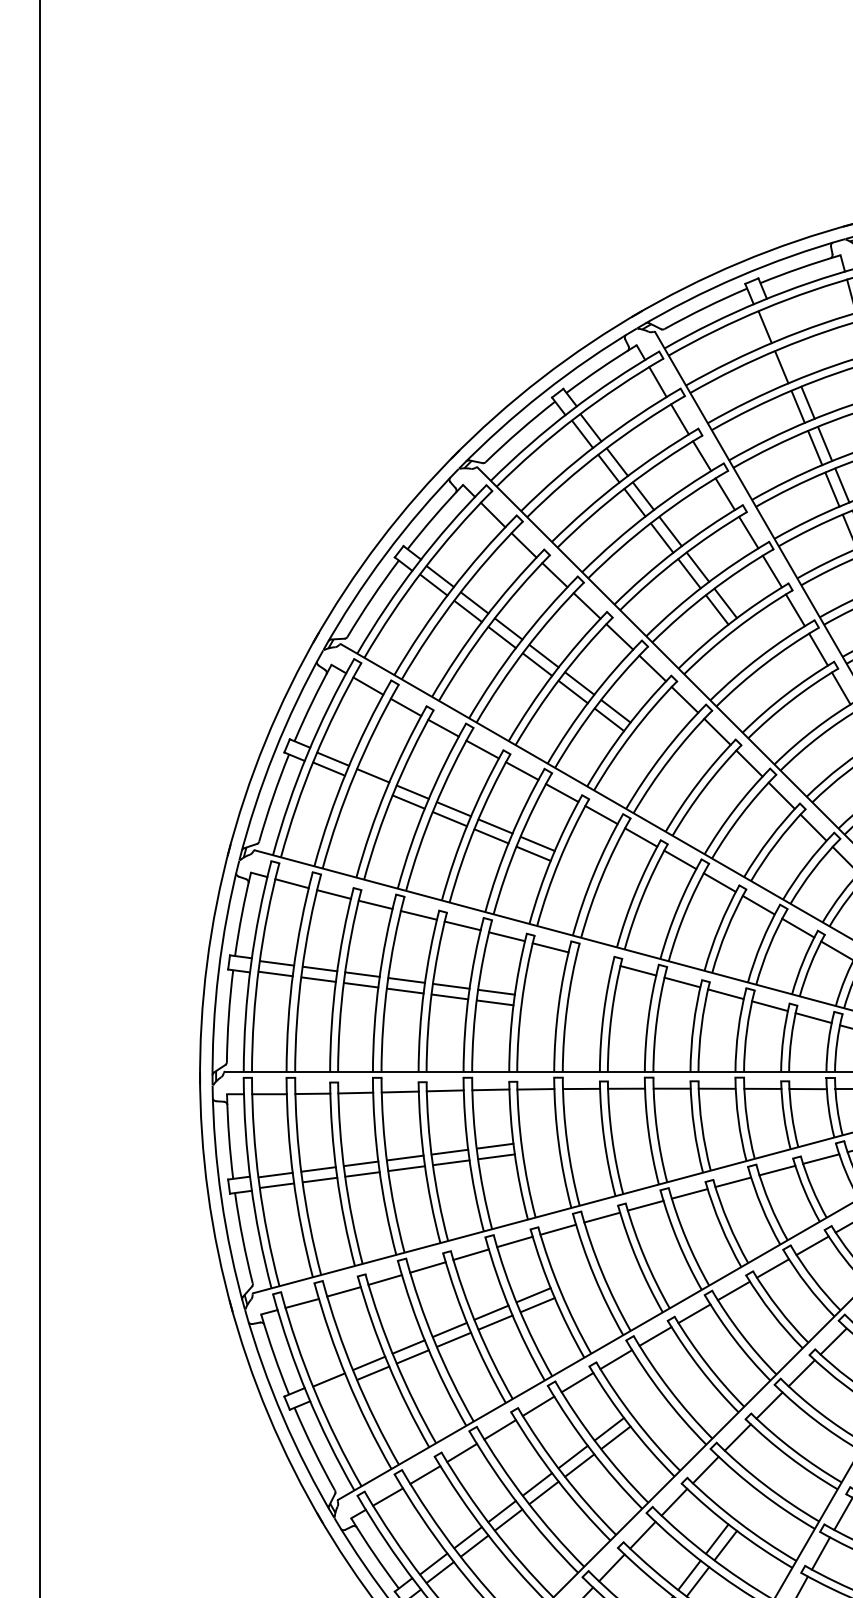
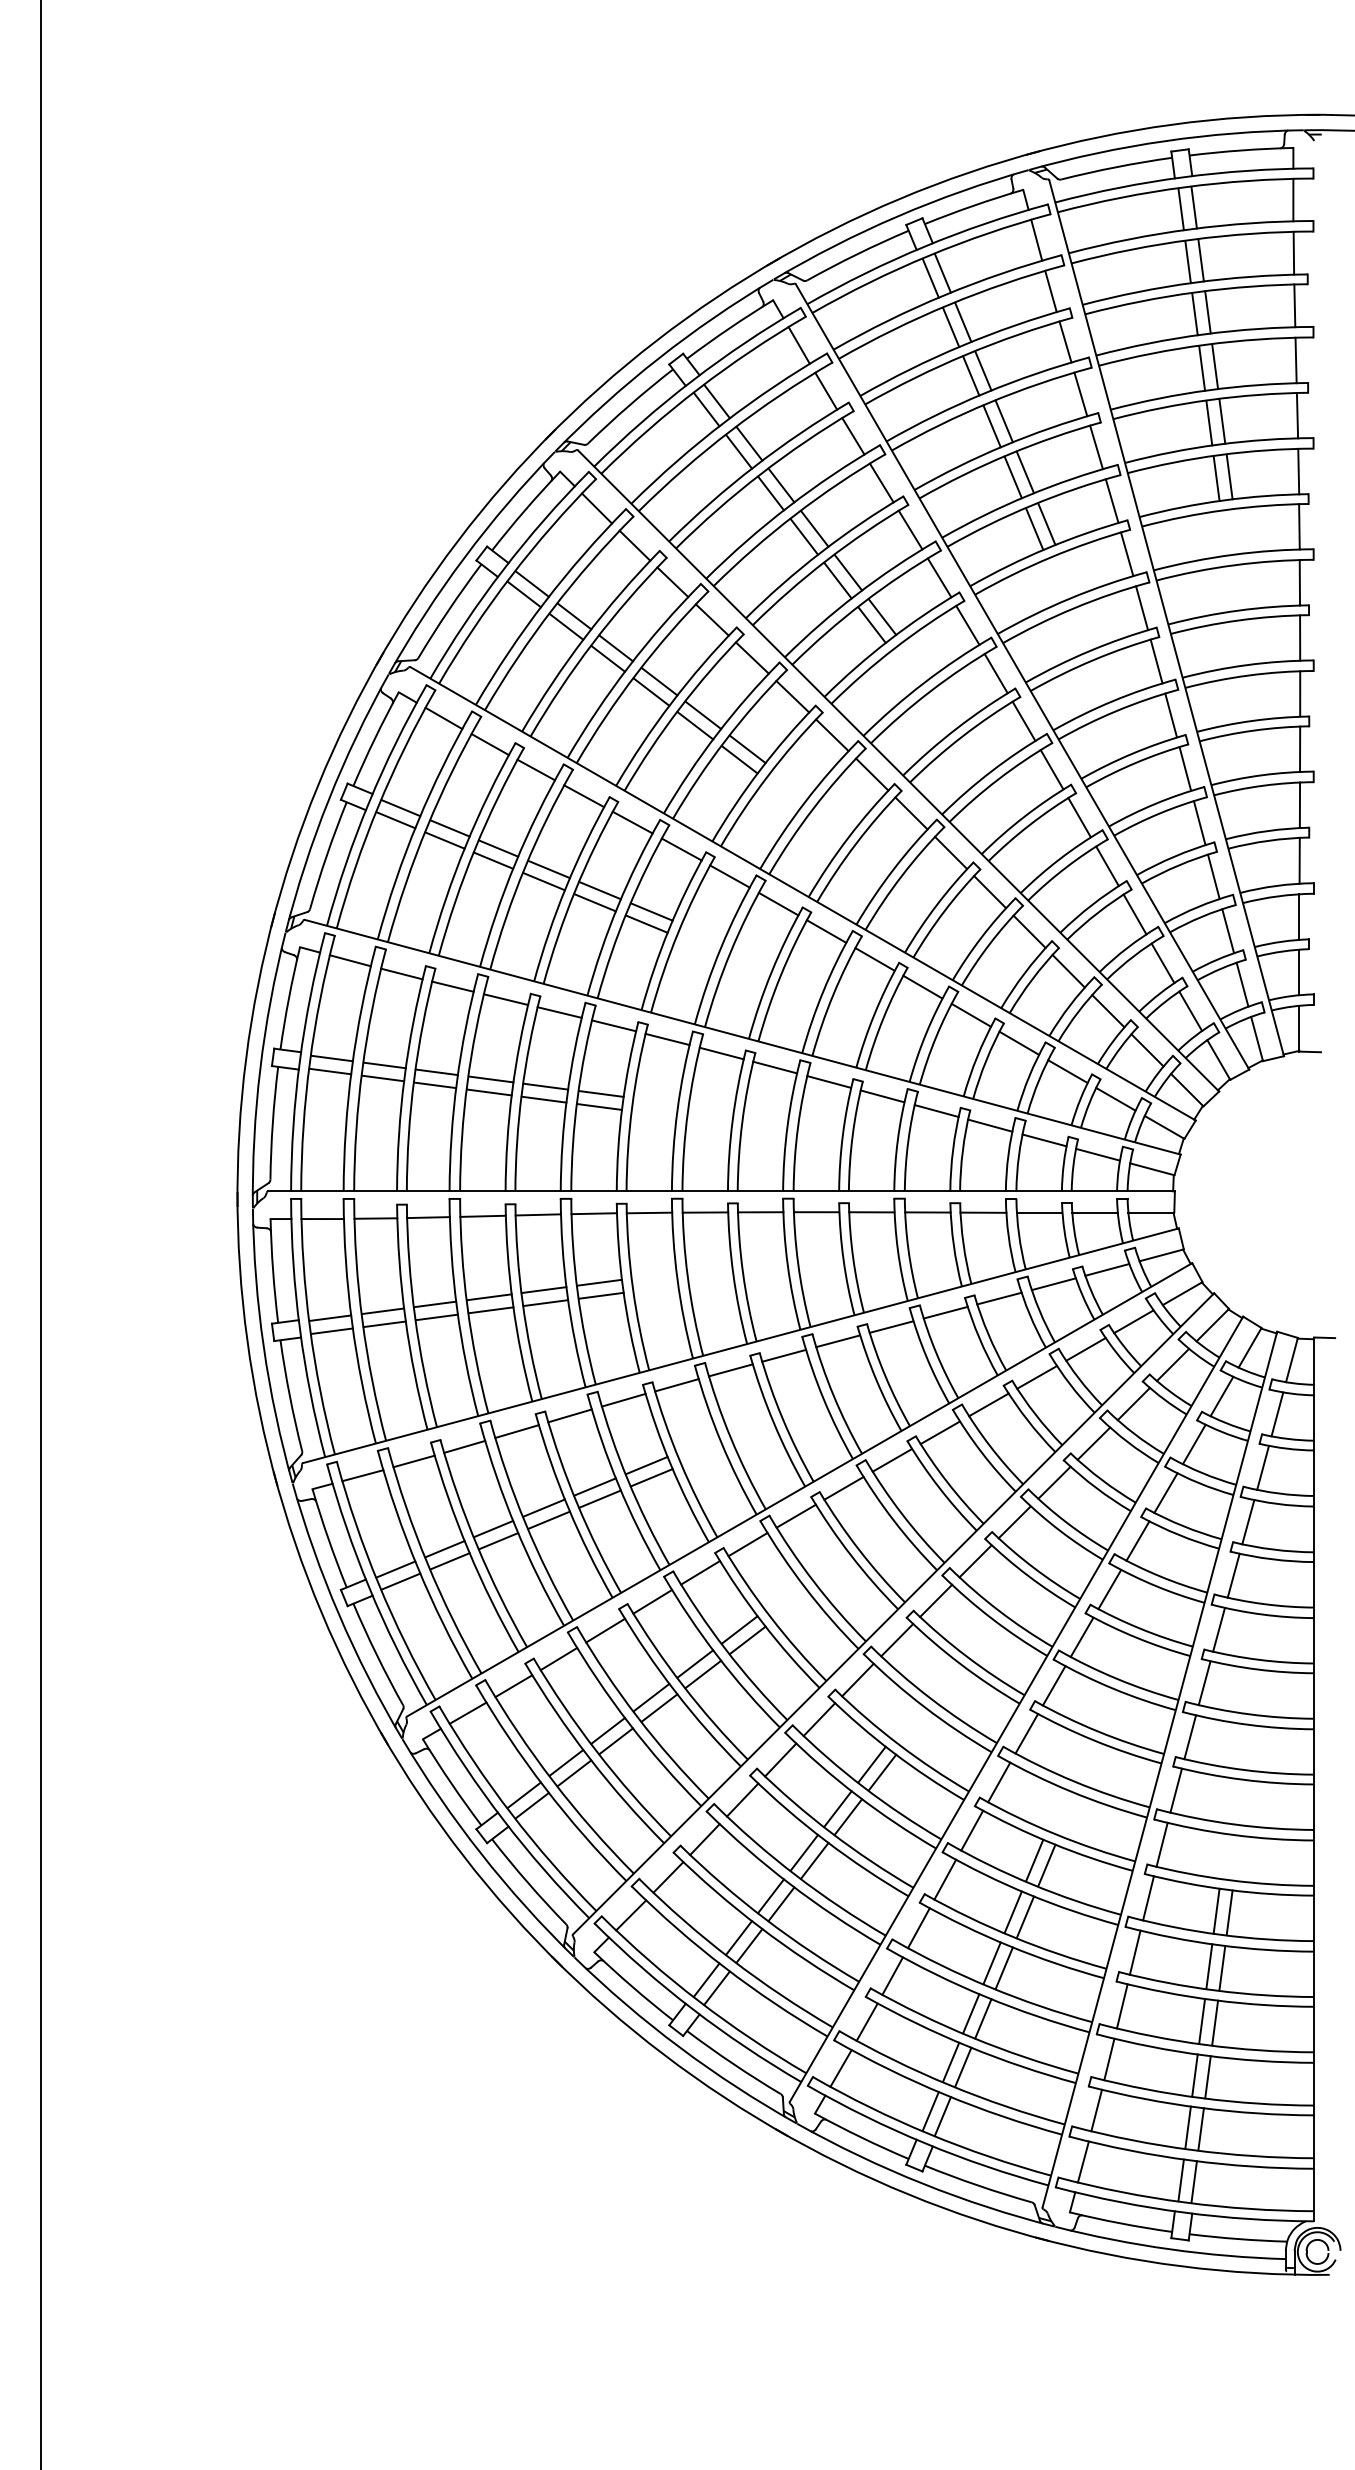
line: (774, 322) -> (942, 272), added
line: (791, 362) -> (963, 321), added
line: (368, 785) -> (444, 840), added
line: (594, 959) -> (721, 1053), added
line: (332, 1389) -> (400, 1581), added

